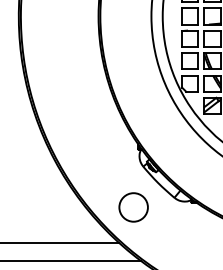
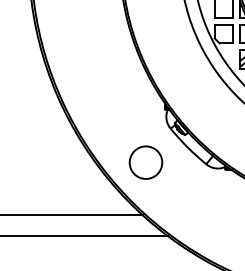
circle: (133, 207) -> (145, 162), moved

